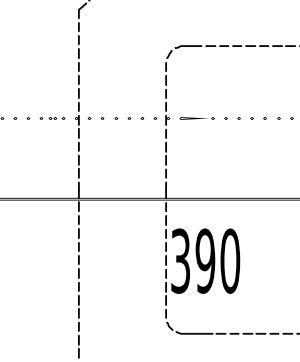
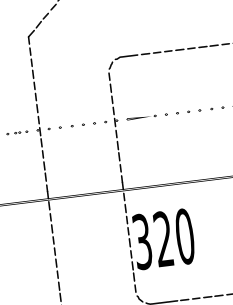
text: (205, 260) -> (163, 238), 390 -> 320

